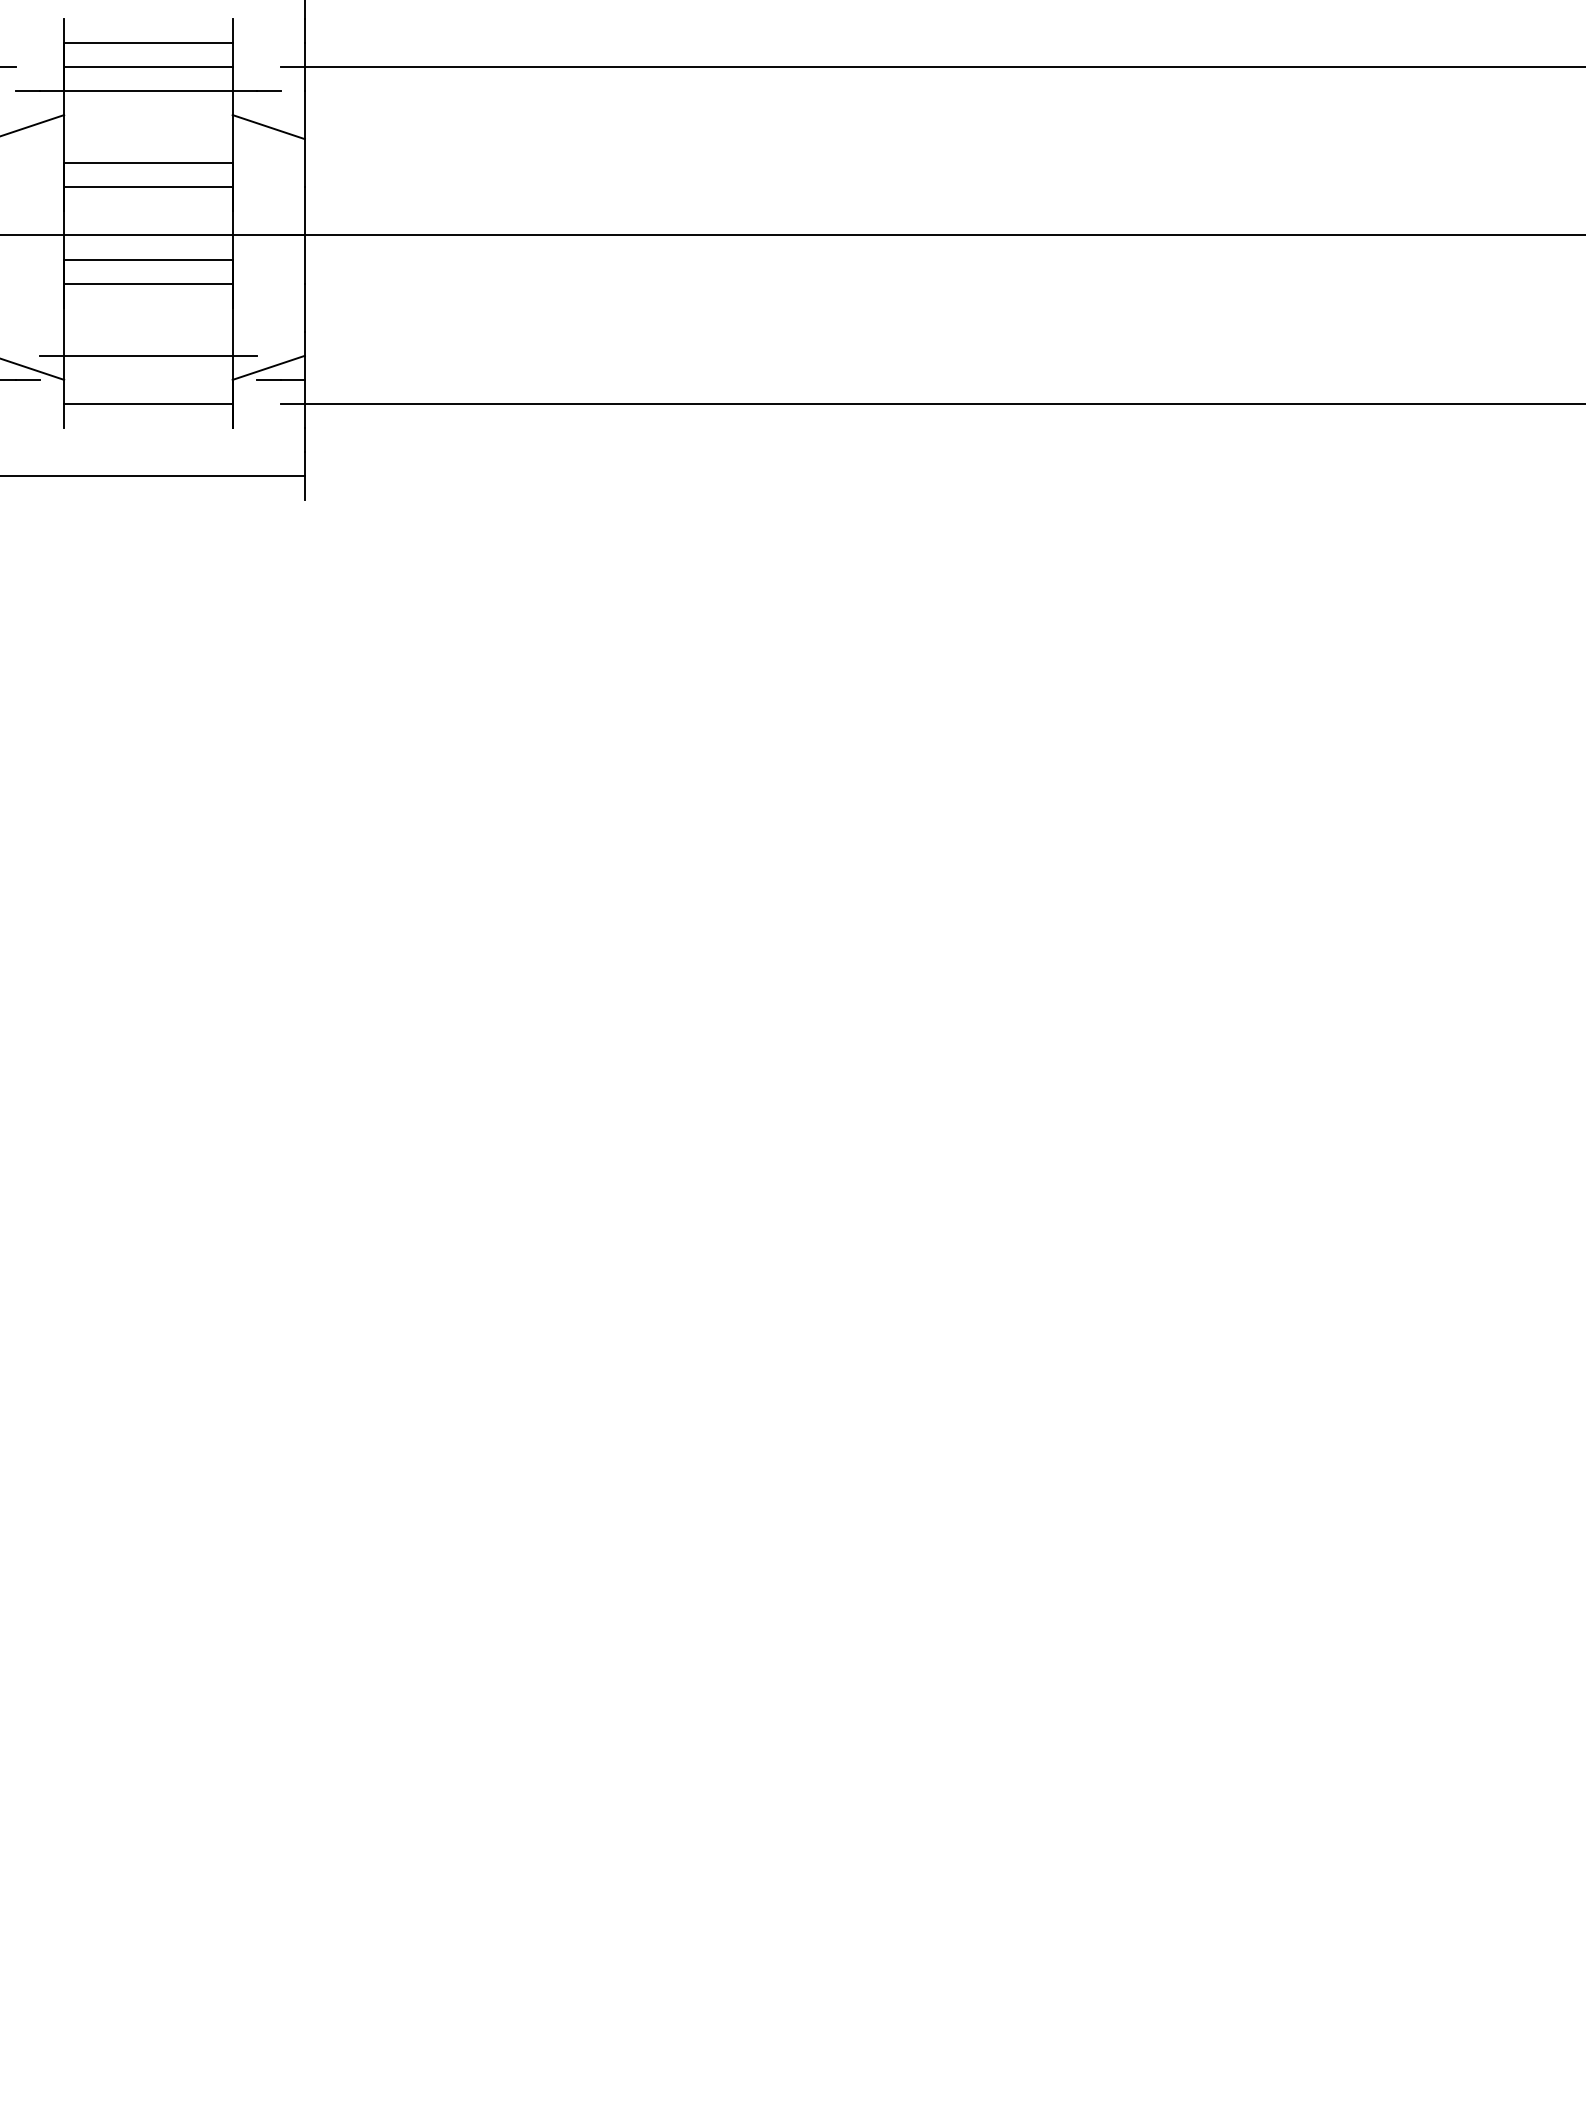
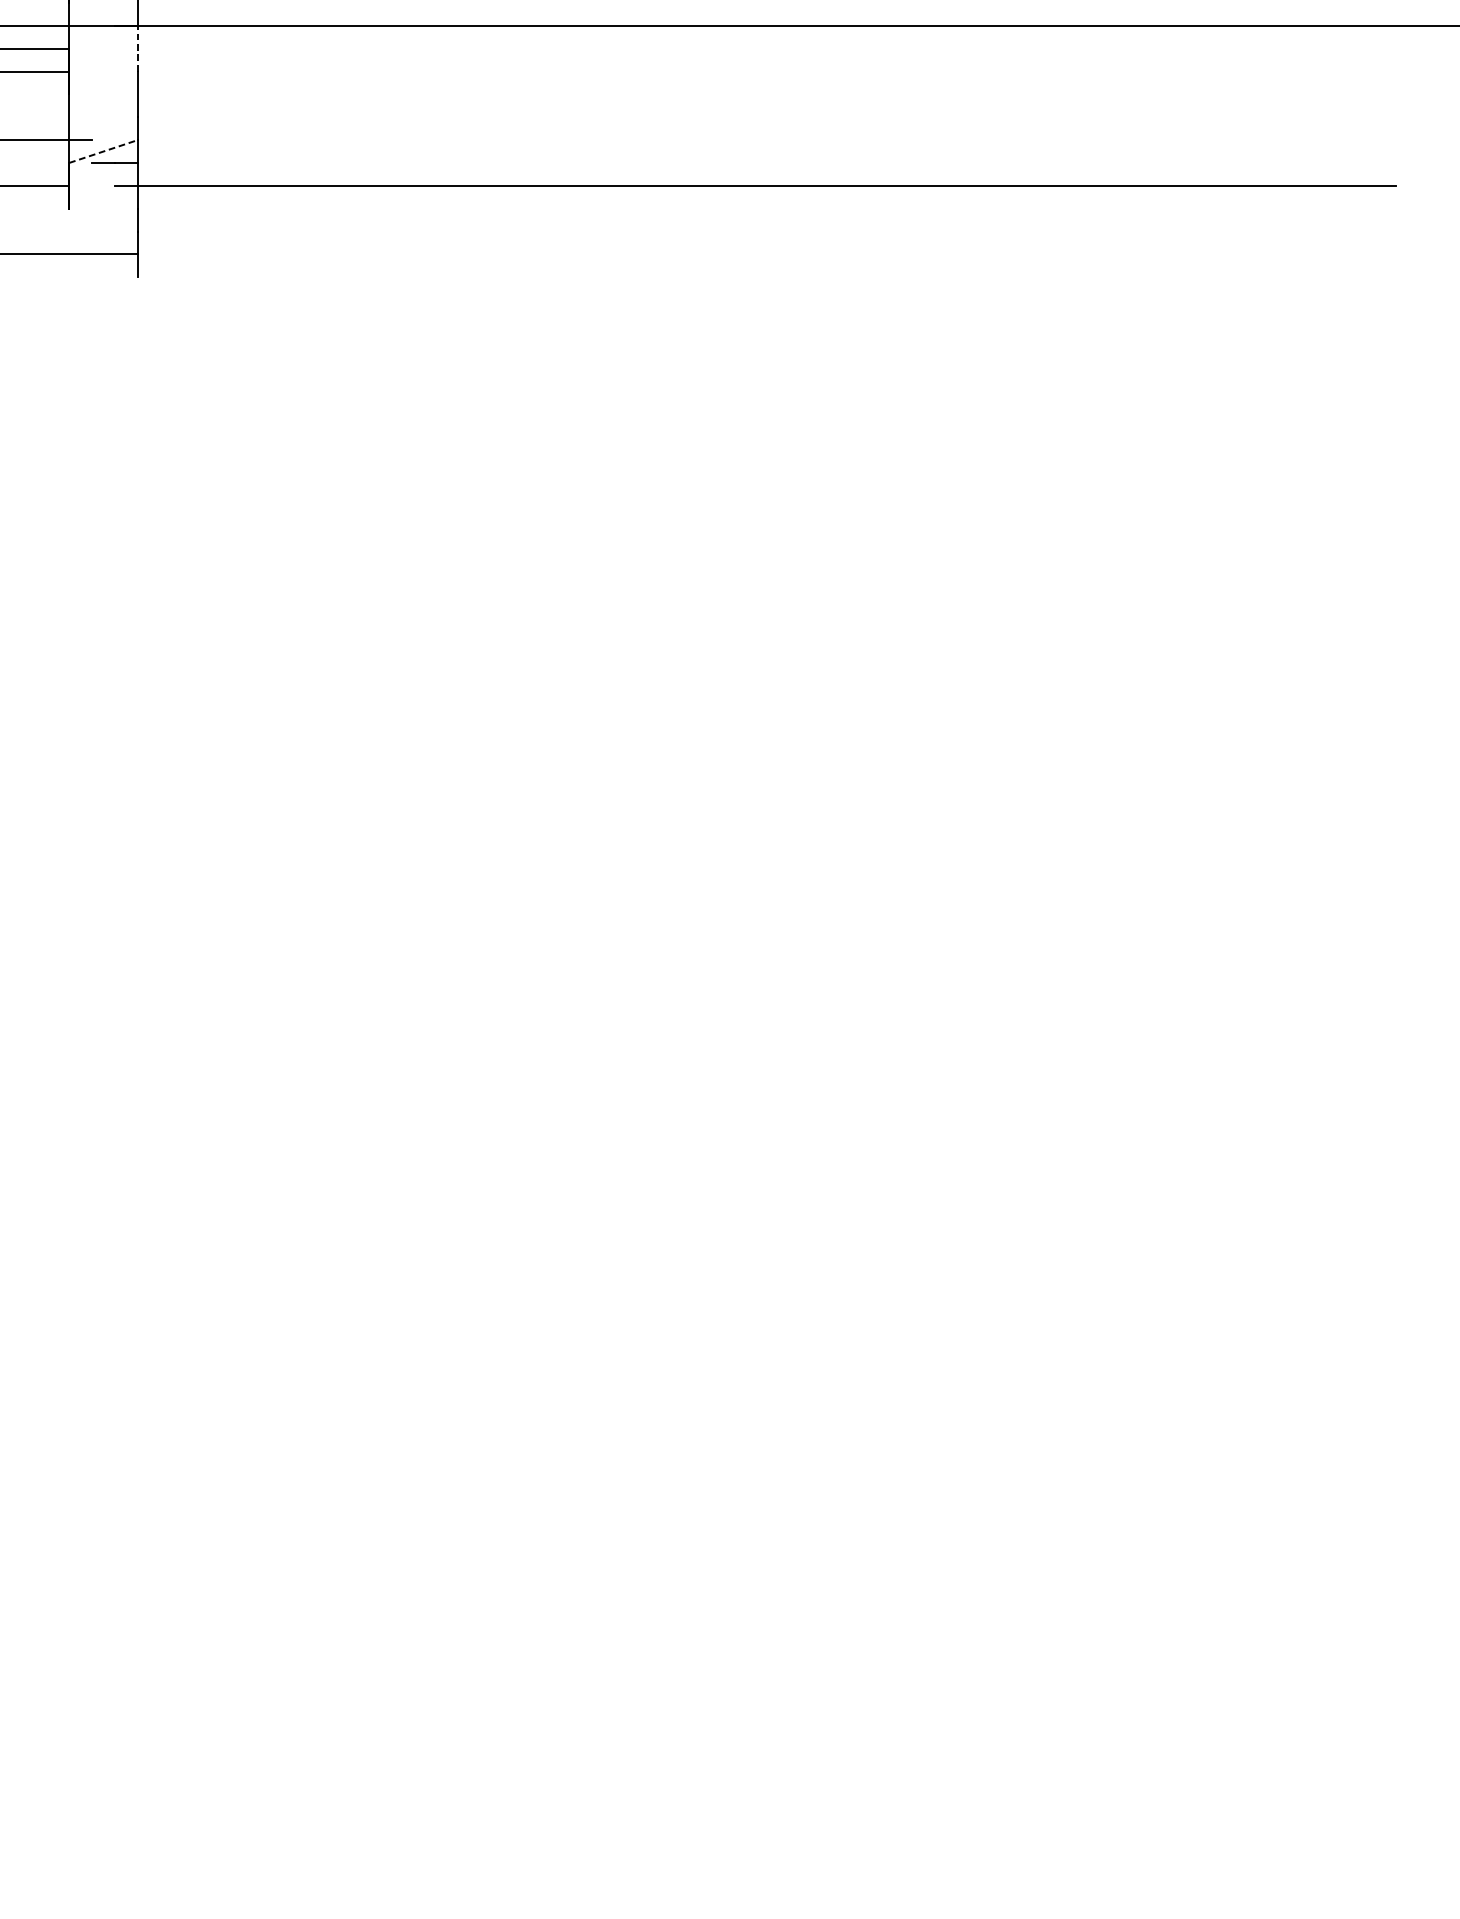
line: (304, 259) -> (137, 48), solid -> dashed
line: (269, 367) -> (104, 151), solid -> dashed

